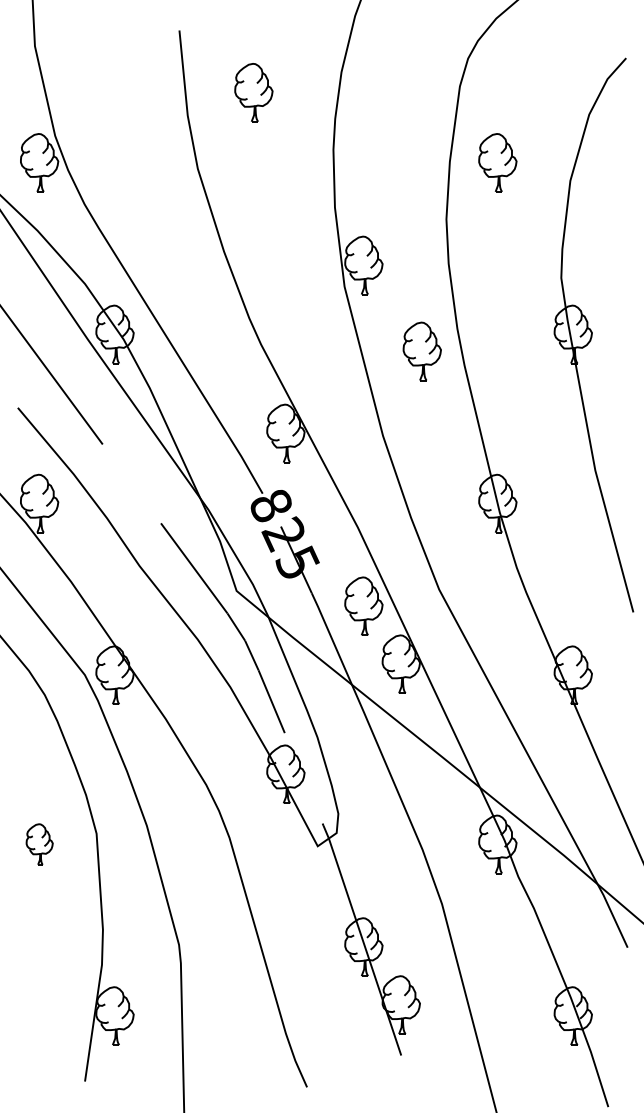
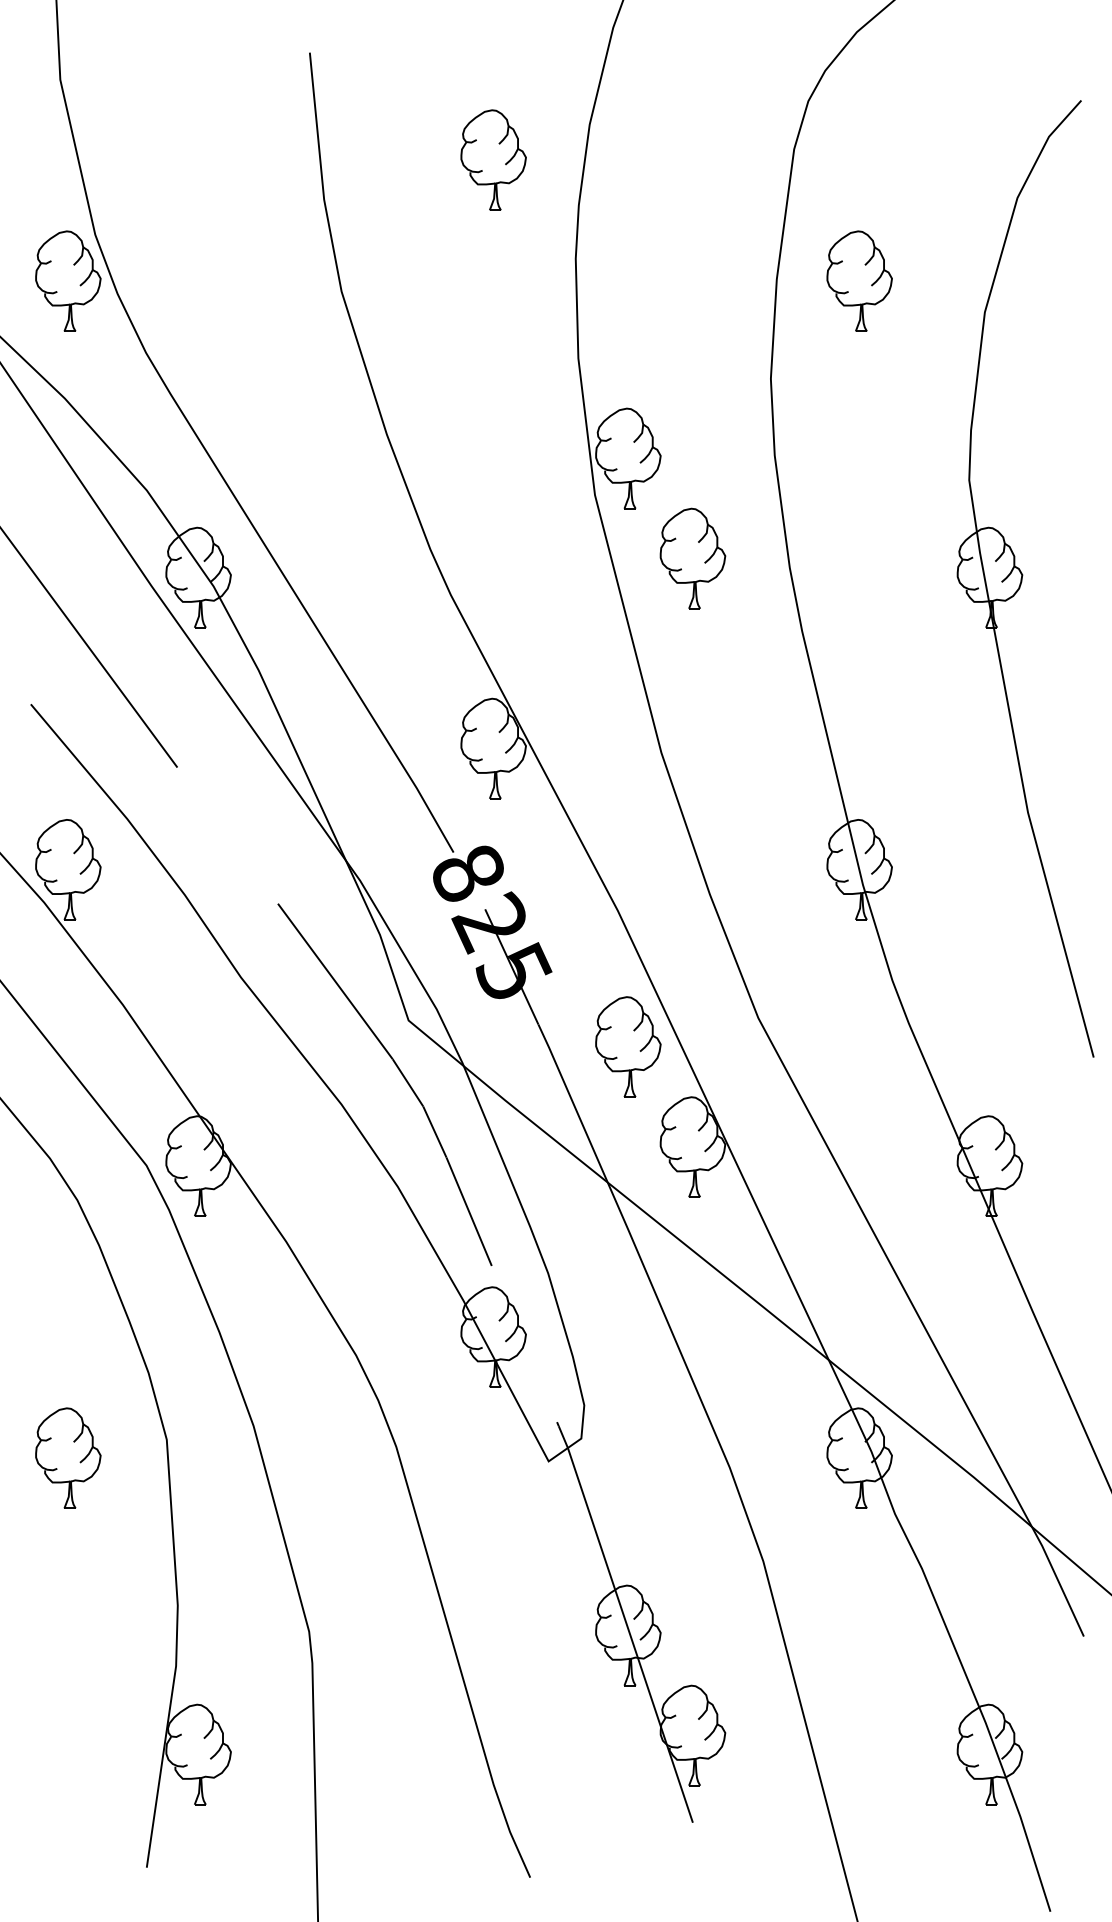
part: (253, 92) -> (492, 159), moved
part: (421, 351) -> (691, 558), moved
part: (39, 844) -> (68, 1458), size x1.43

